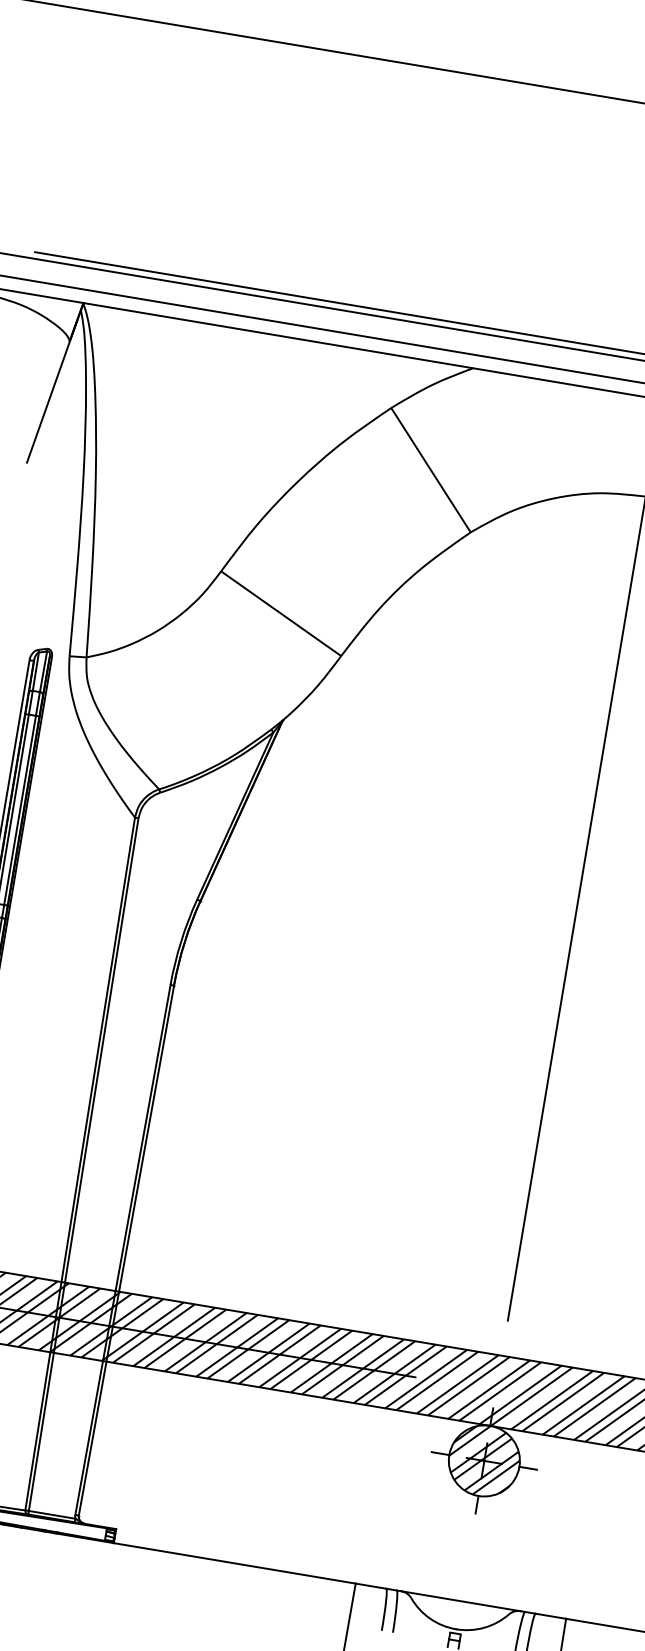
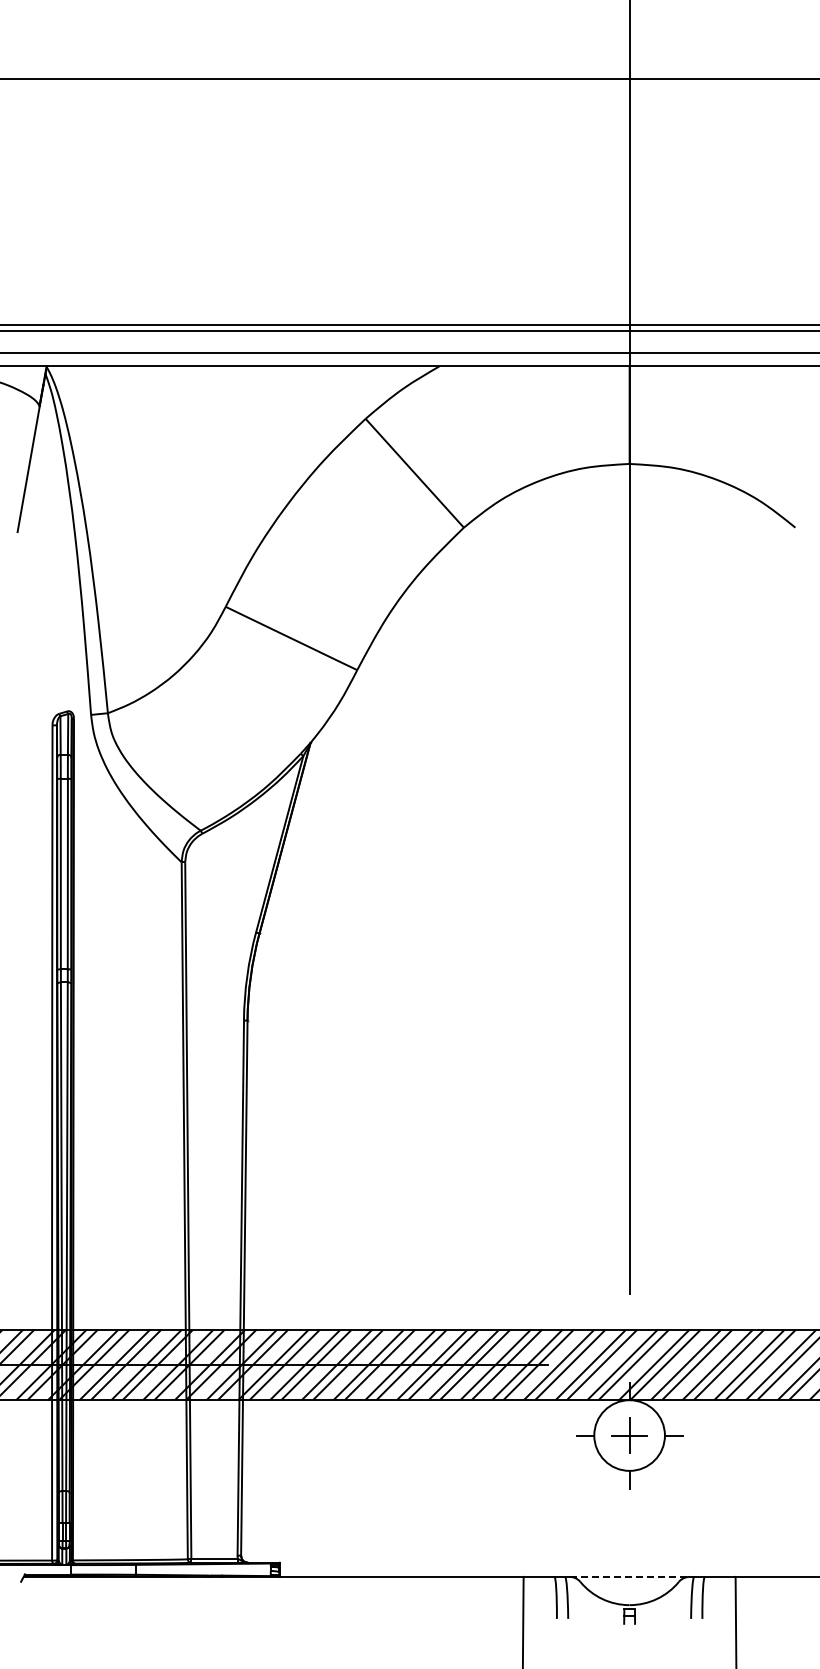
hatch: (484, 1460) -> (629, 1435), removed
line: (461, 1600) -> (630, 1576), solid -> dashed

